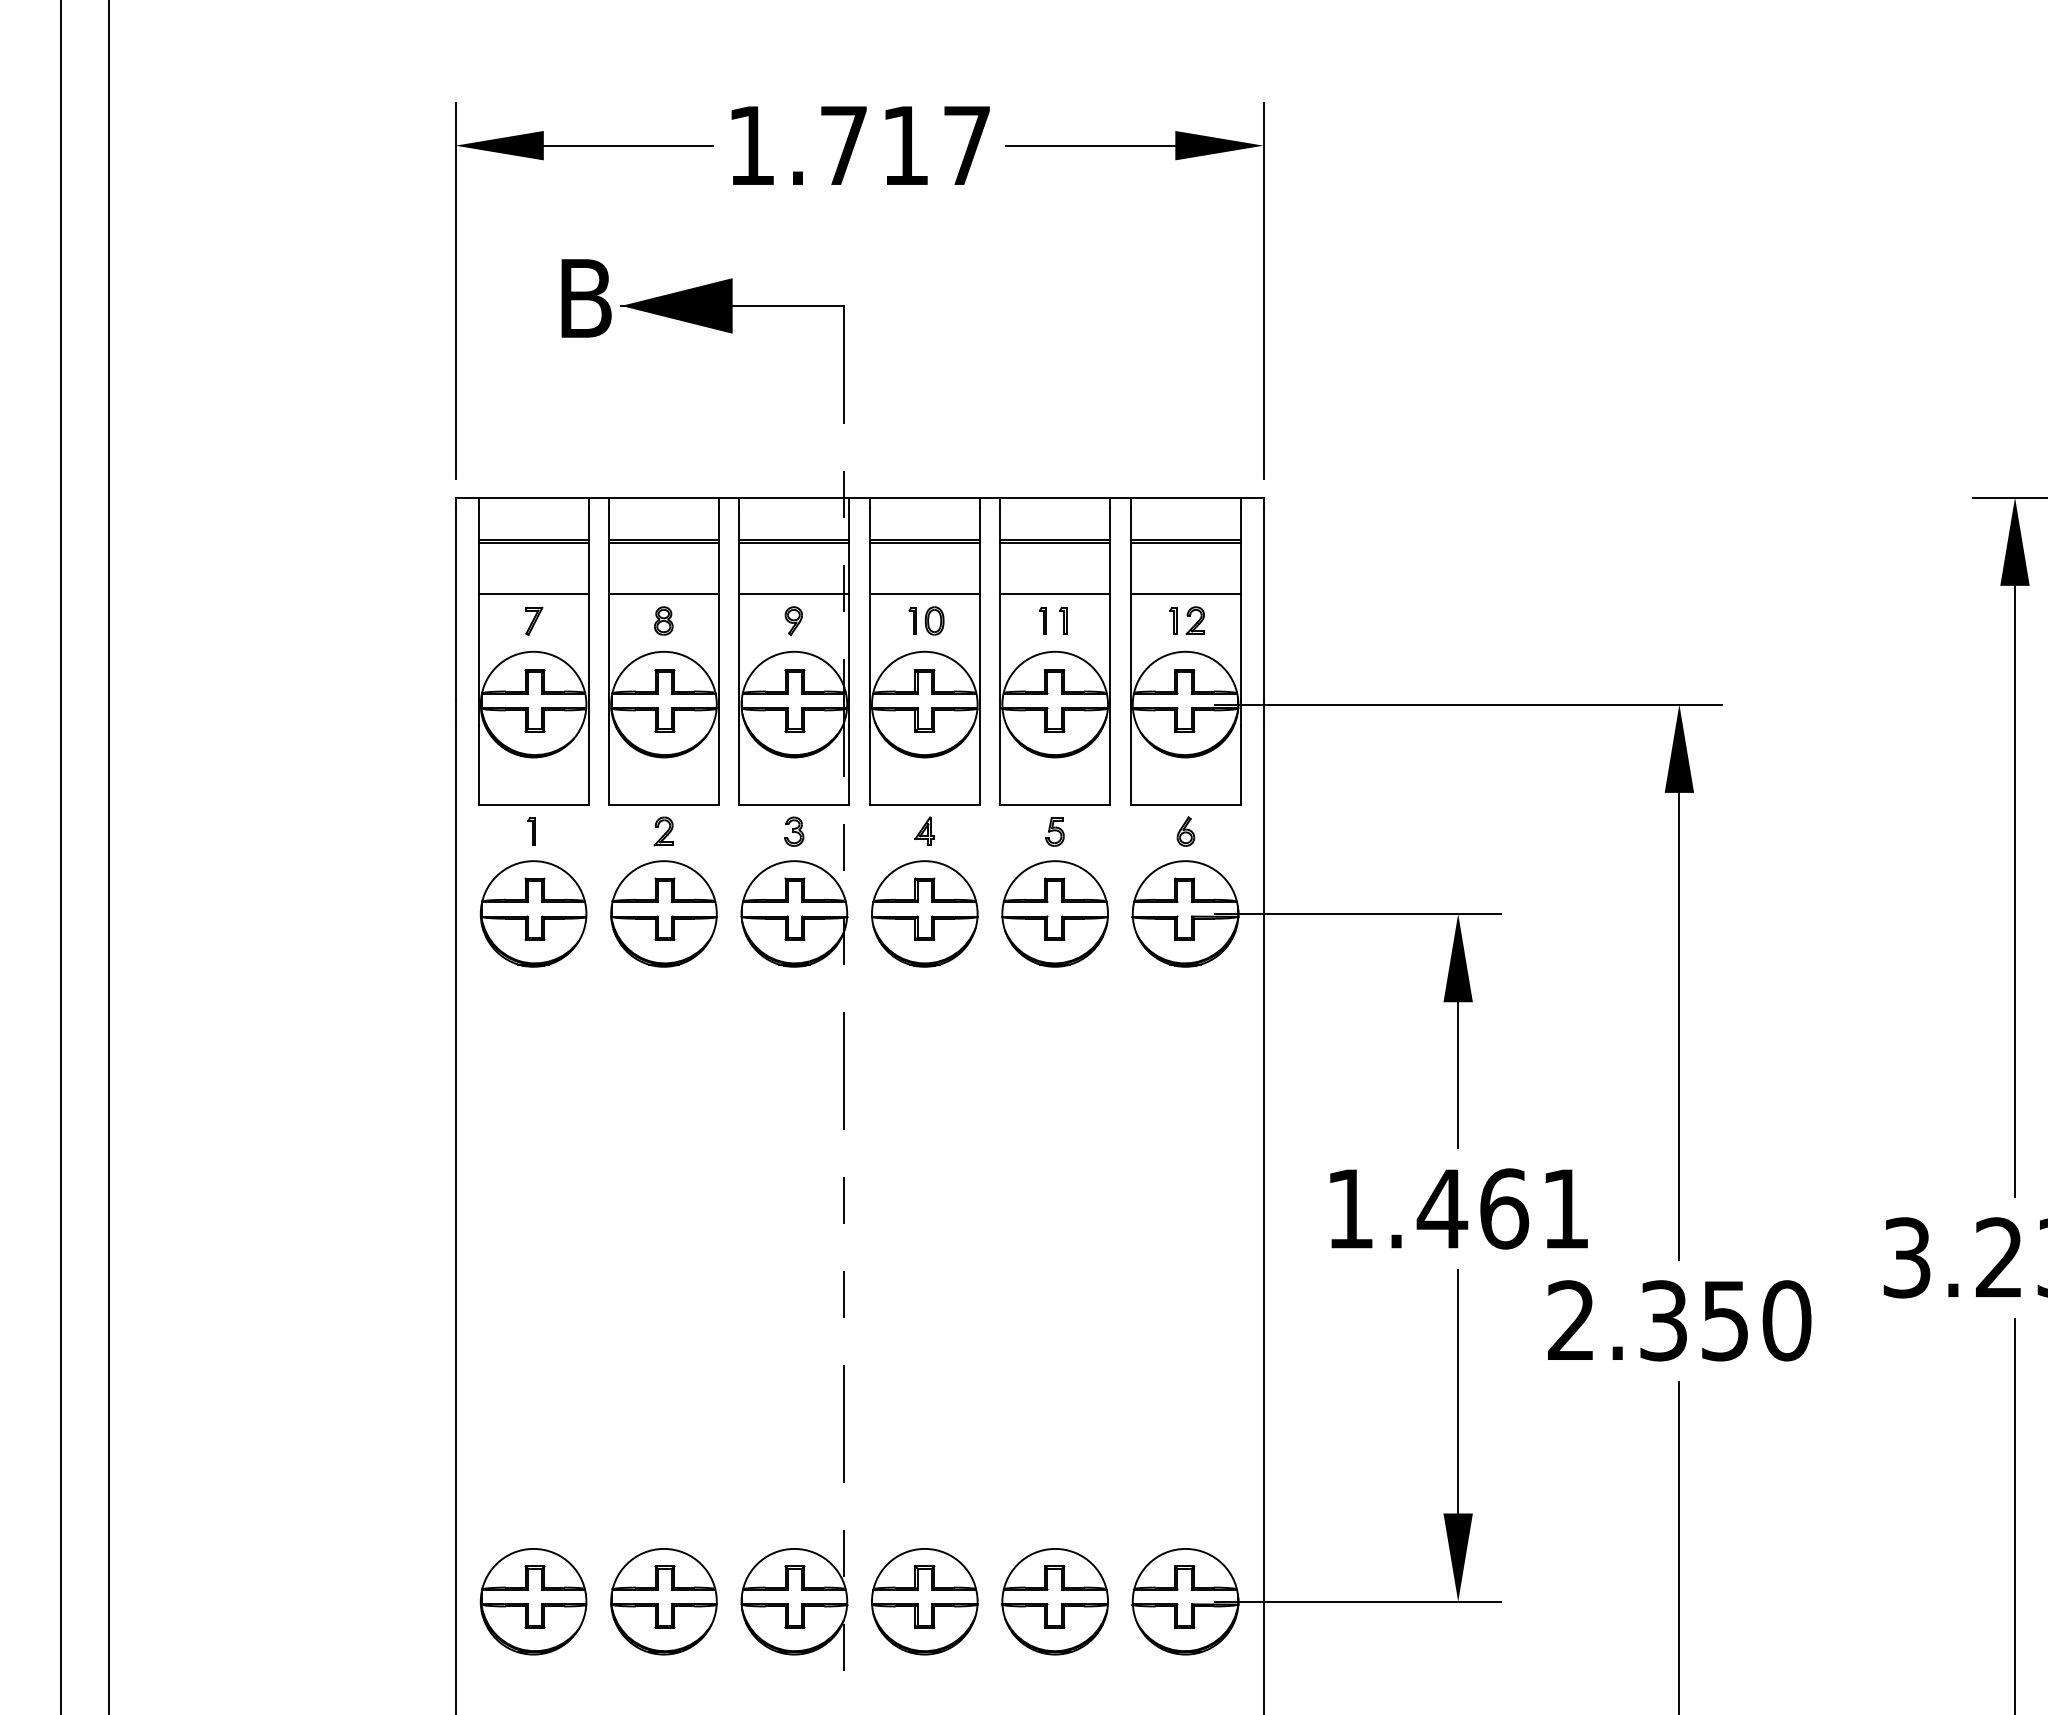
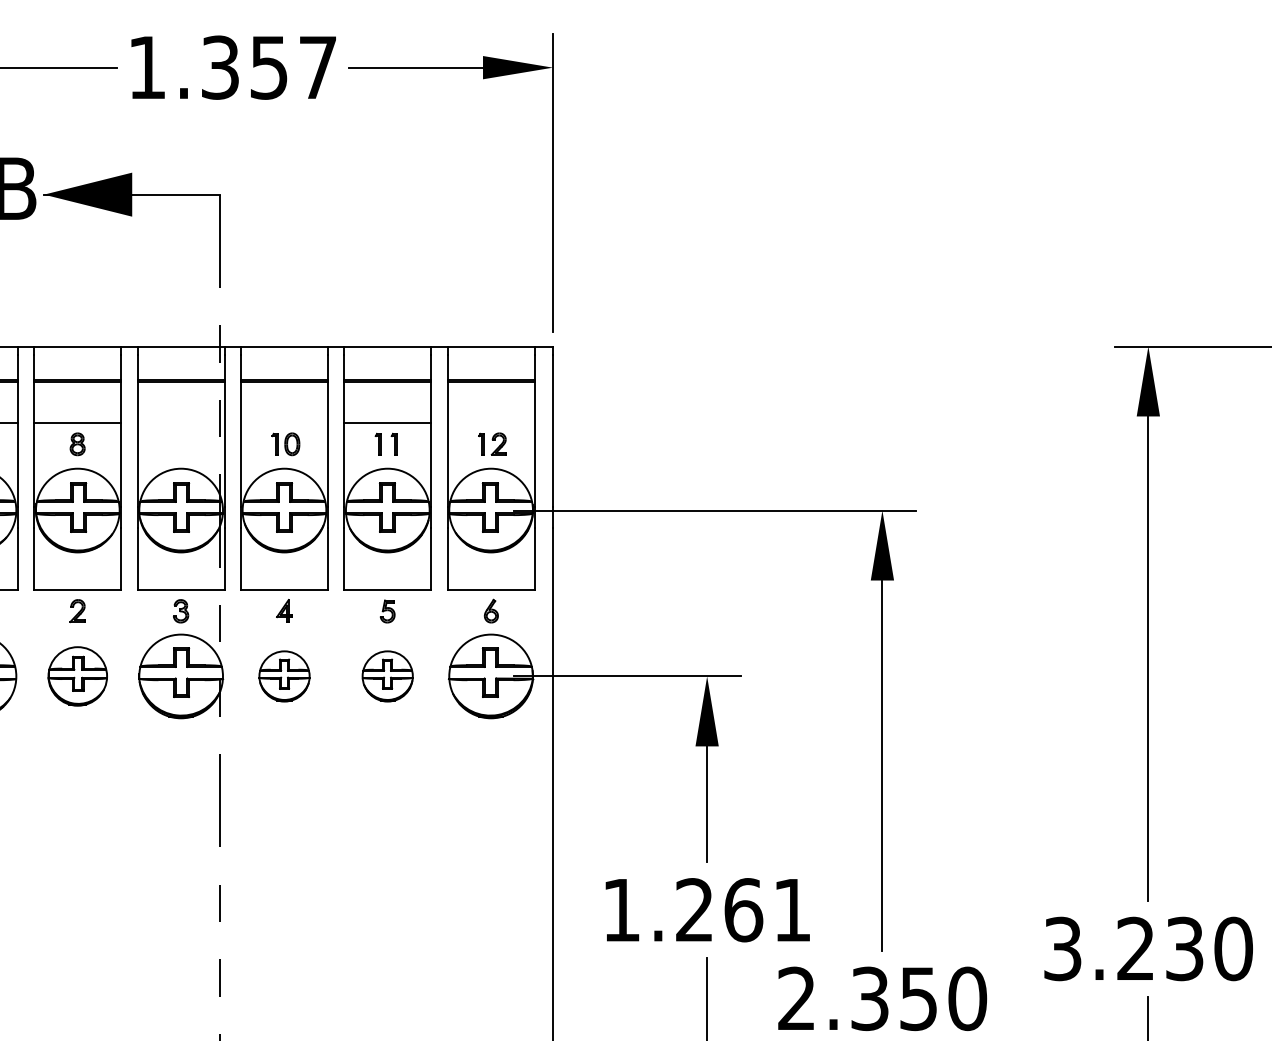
text: (874, 145) -> (244, 67), 1.717 -> 1.357
line: (794, 593) -> (181, 422), removed
line: (924, 593) -> (284, 422), removed
line: (1185, 593) -> (491, 422), removed
part: (793, 620) -> (180, 443), removed
part: (663, 913) -> (77, 676), size x0.7
part: (924, 913) -> (284, 676), size x0.6
part: (1054, 913) -> (387, 676), size x0.6
text: (1442, 1208) -> (694, 909), 1.461 -> 1.261

